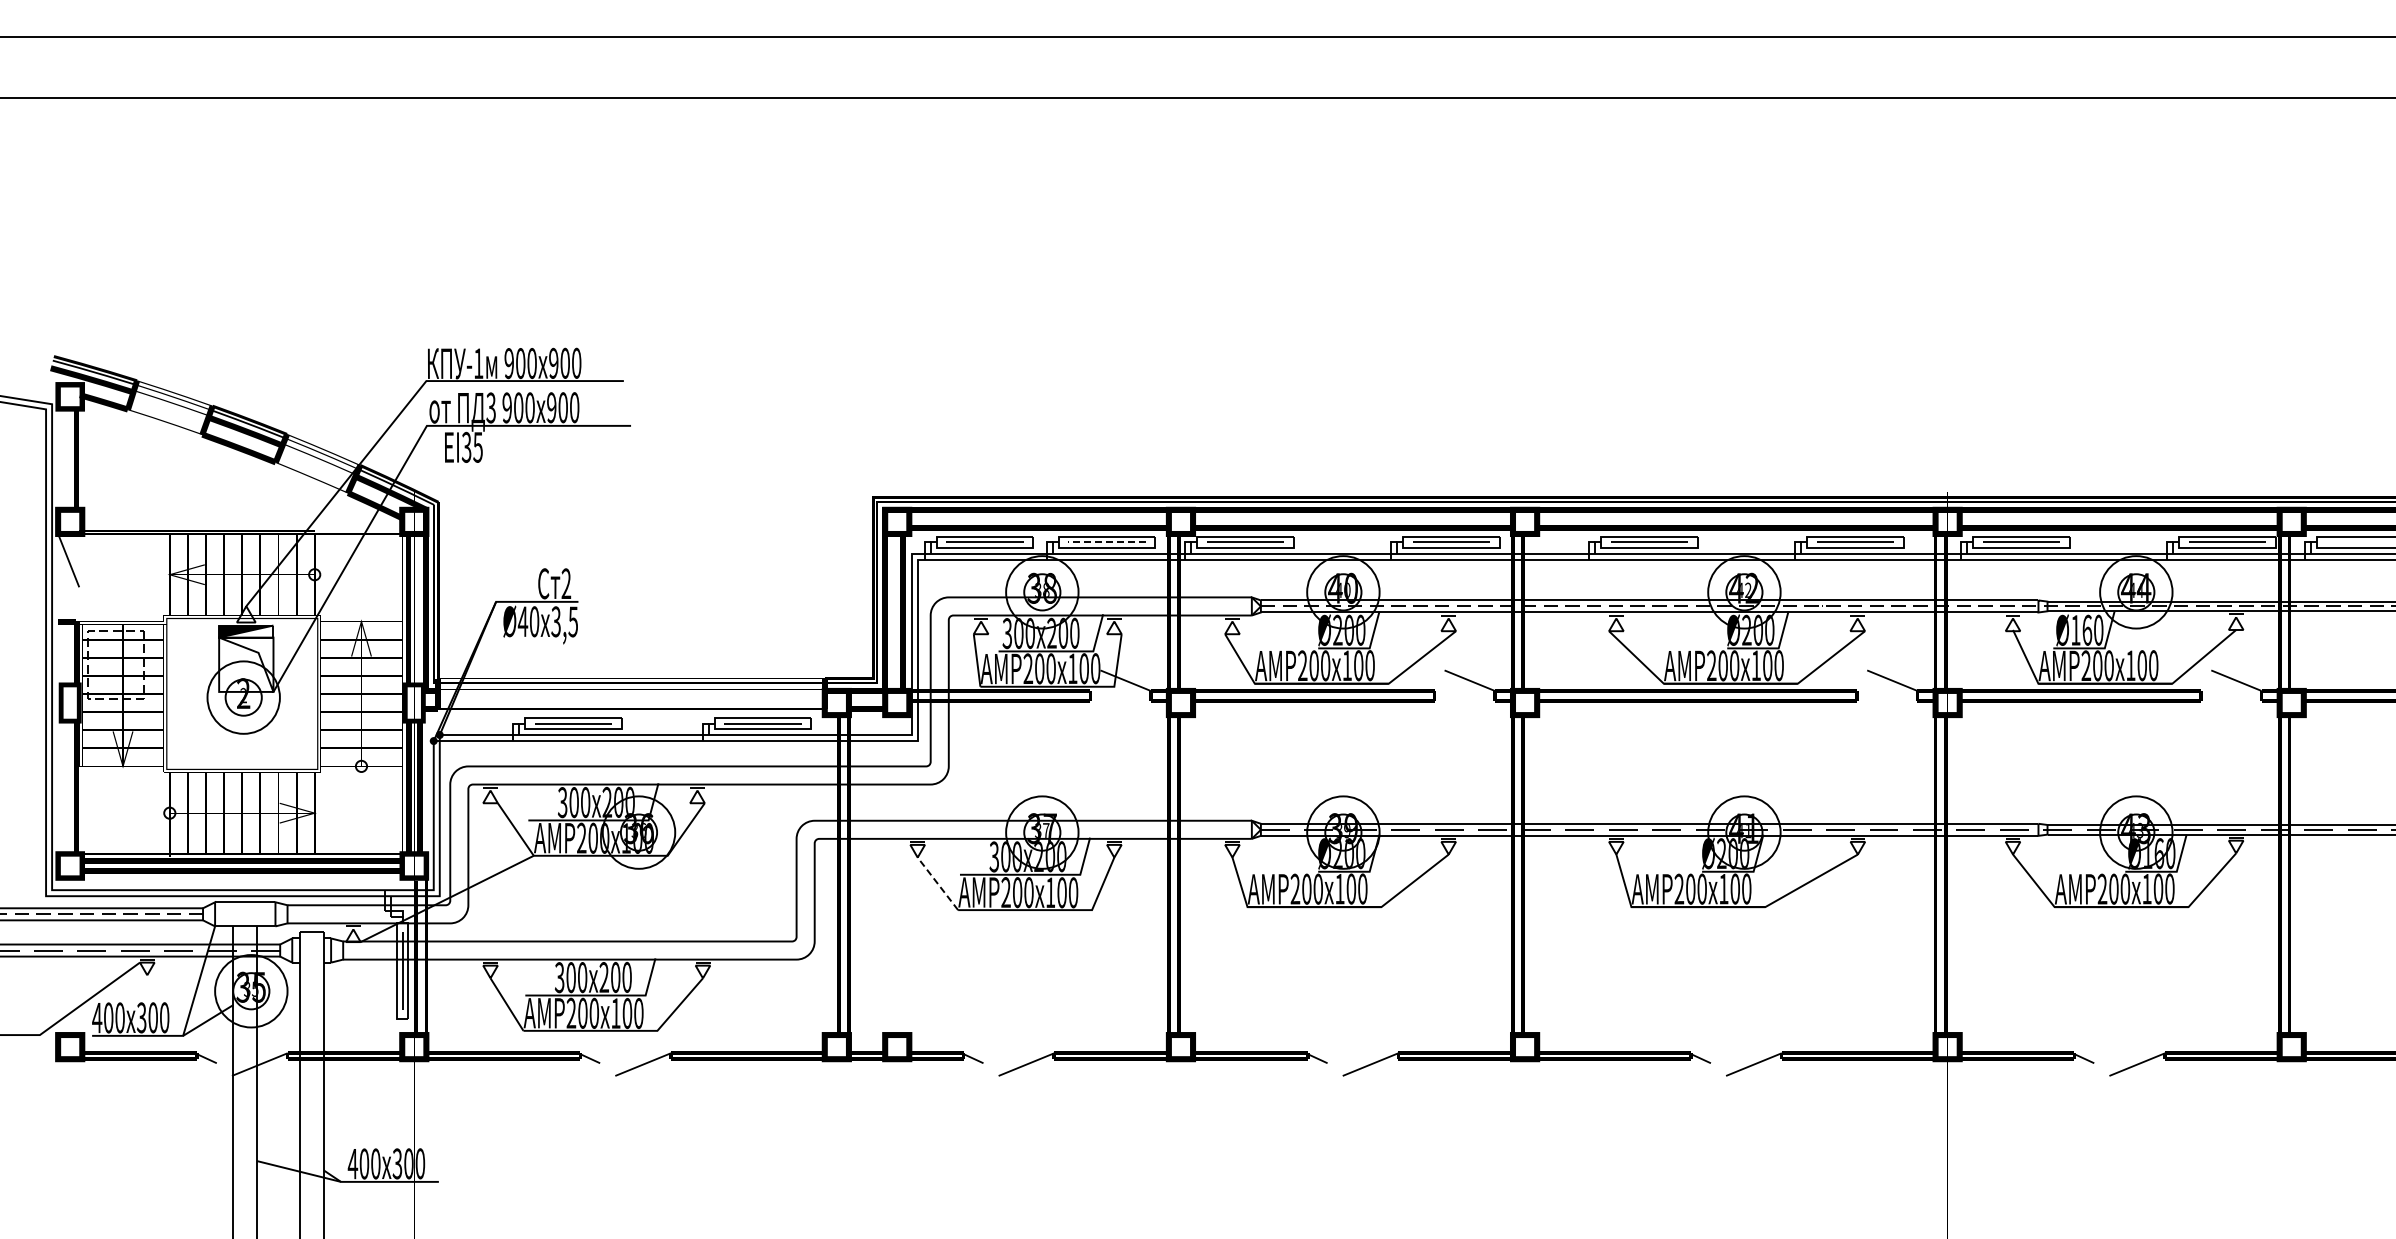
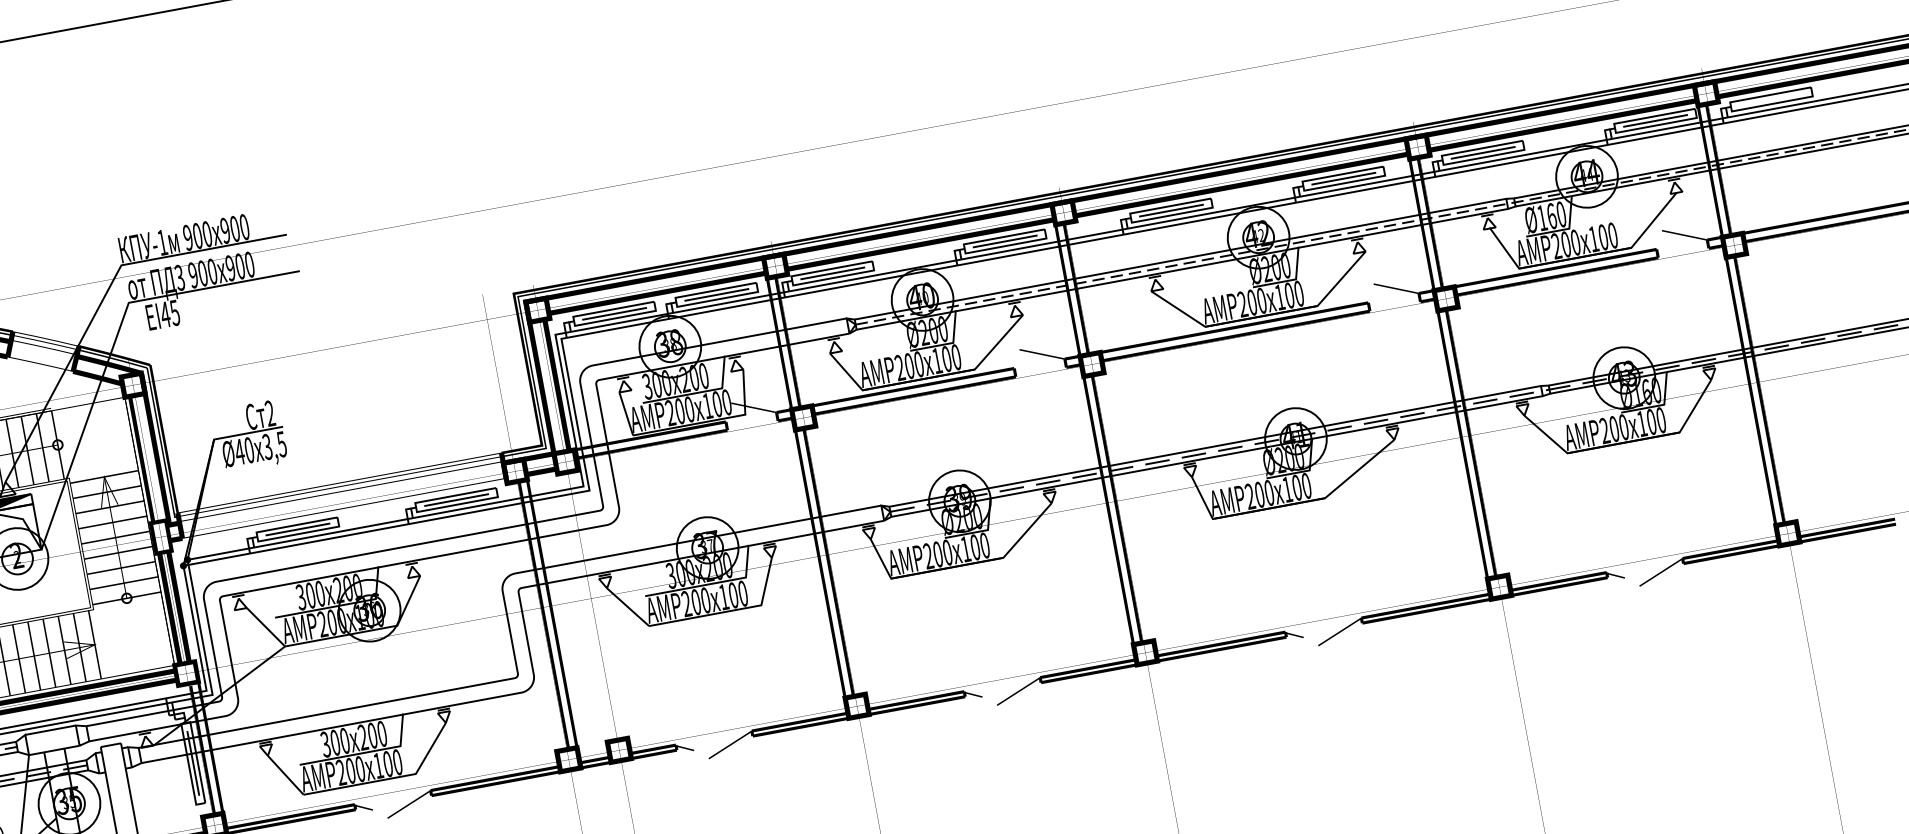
text: (466, 446) -> (165, 313), EI35 -> EI45
line: (1107, 542) -> (717, 294), dashed -> solid
line: (937, 883) -> (627, 607), dashed -> solid

